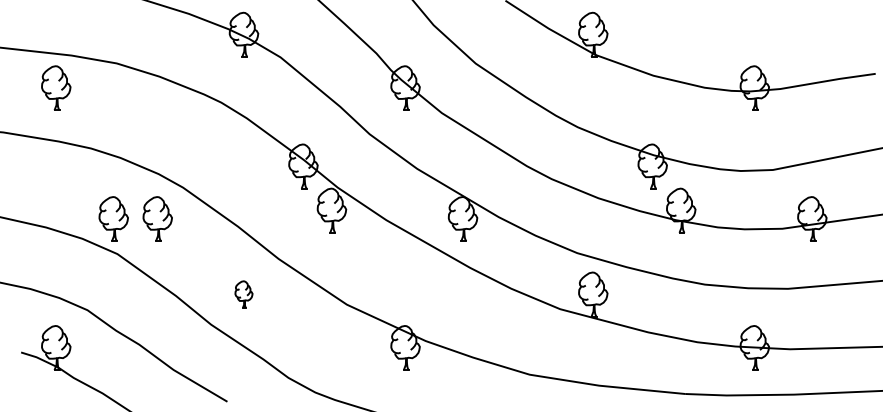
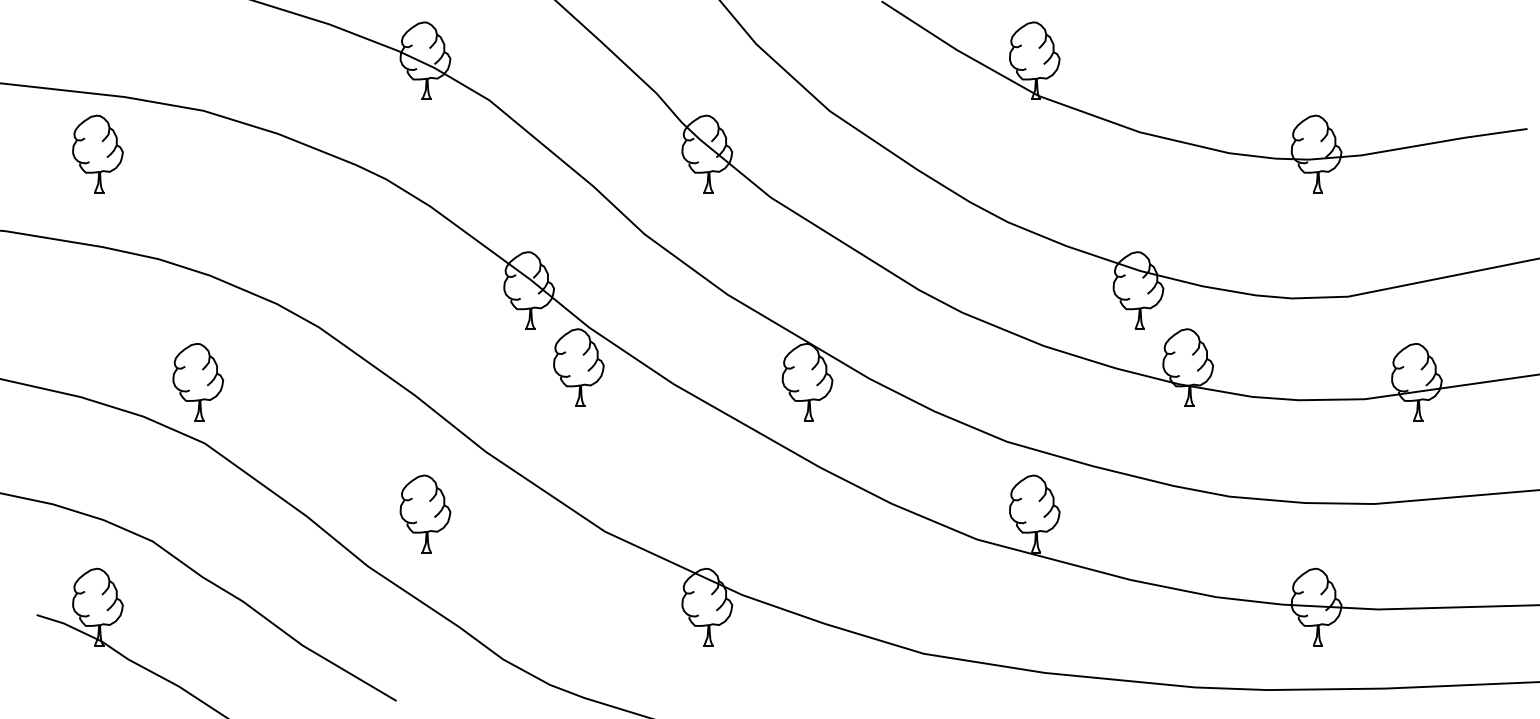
part: (157, 218) -> (274, 381), removed
part: (243, 294) -> (424, 513), size x1.67

